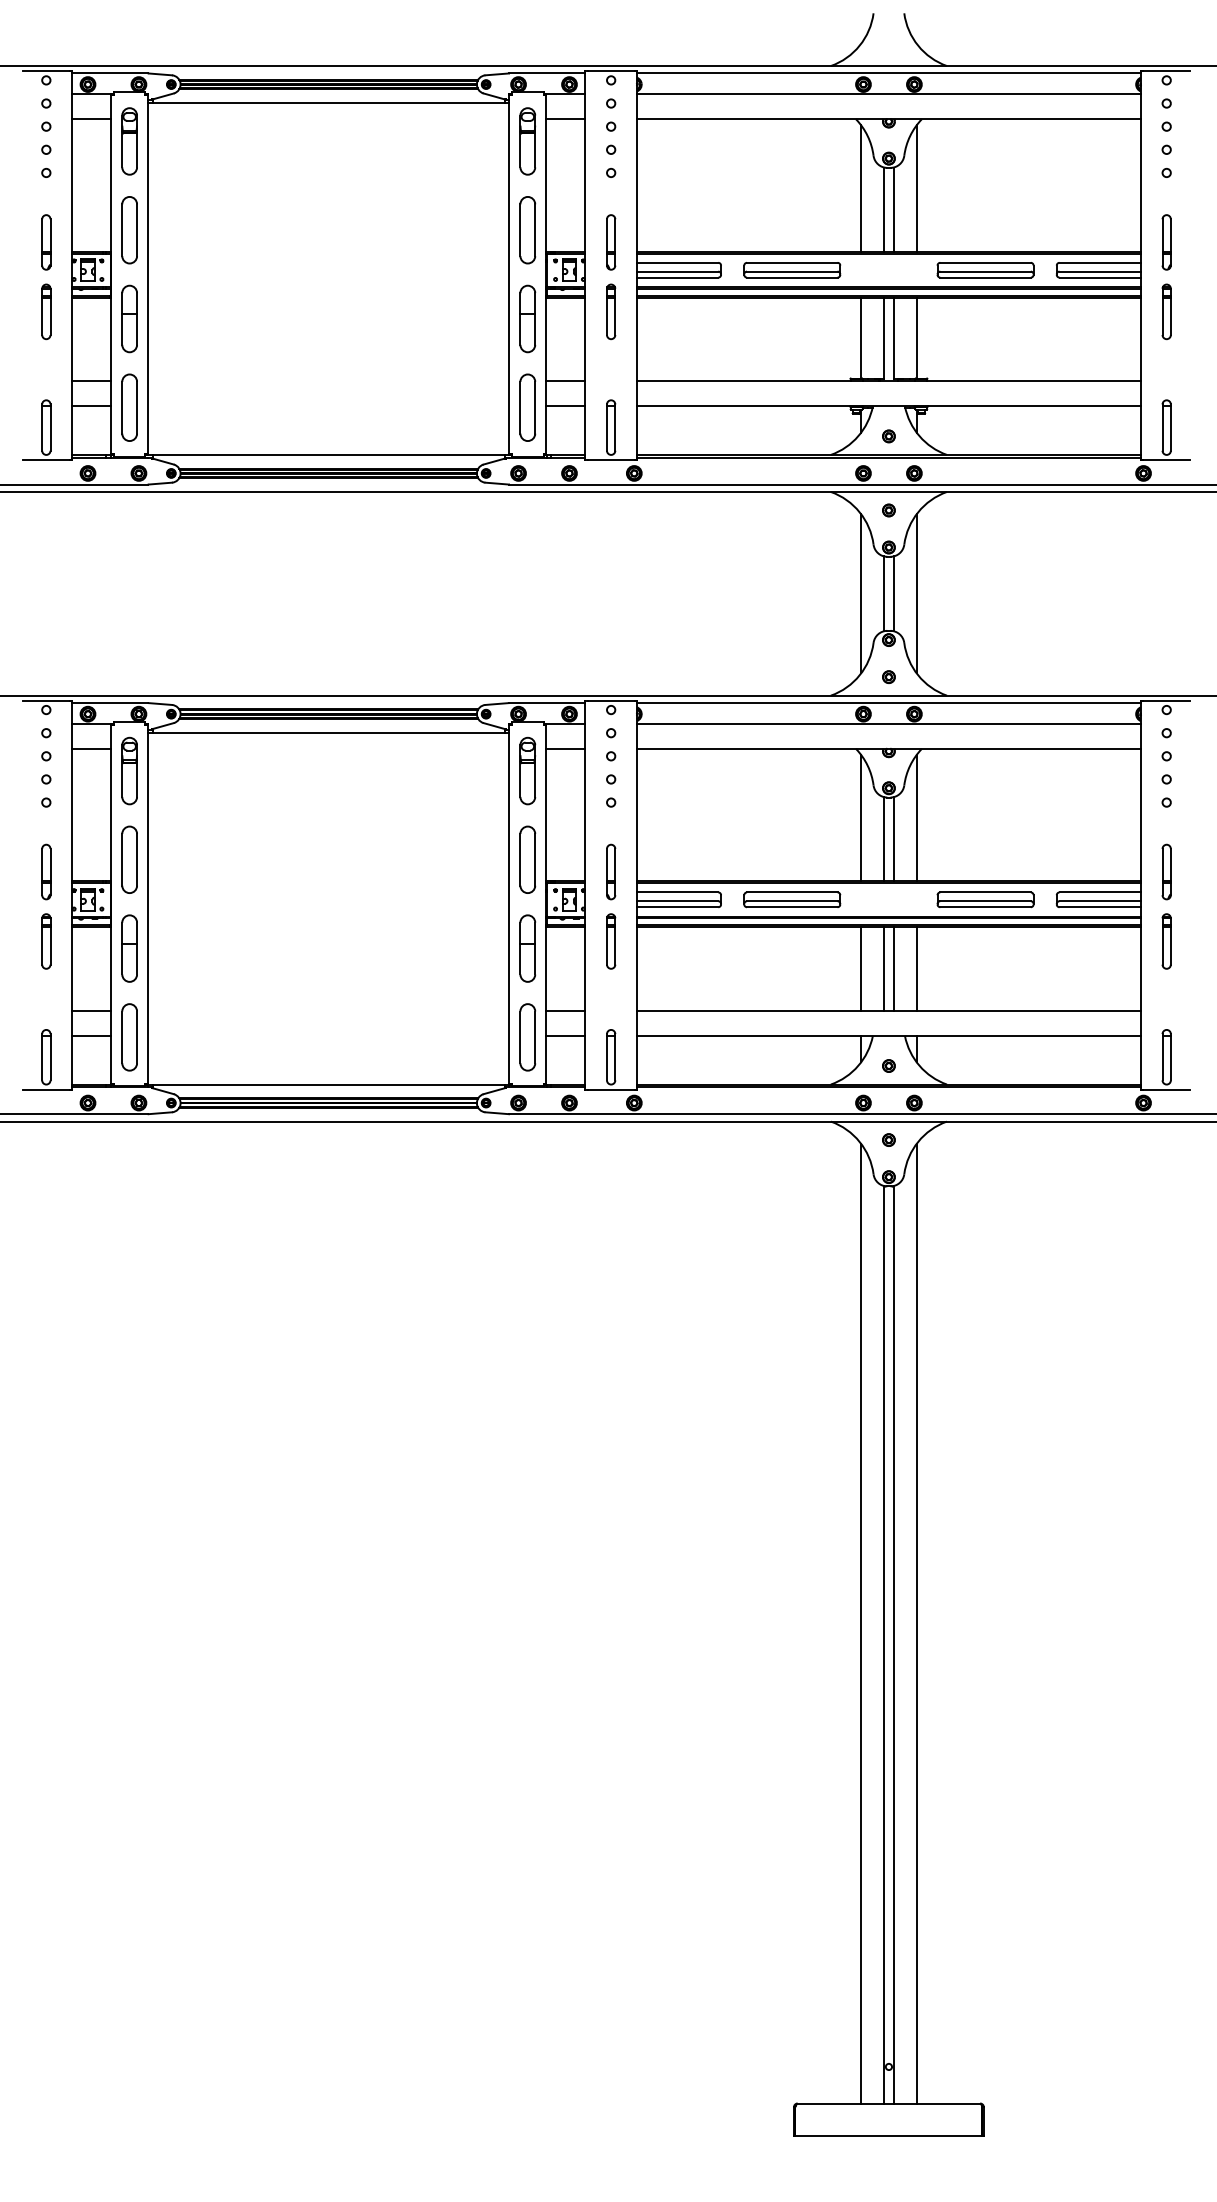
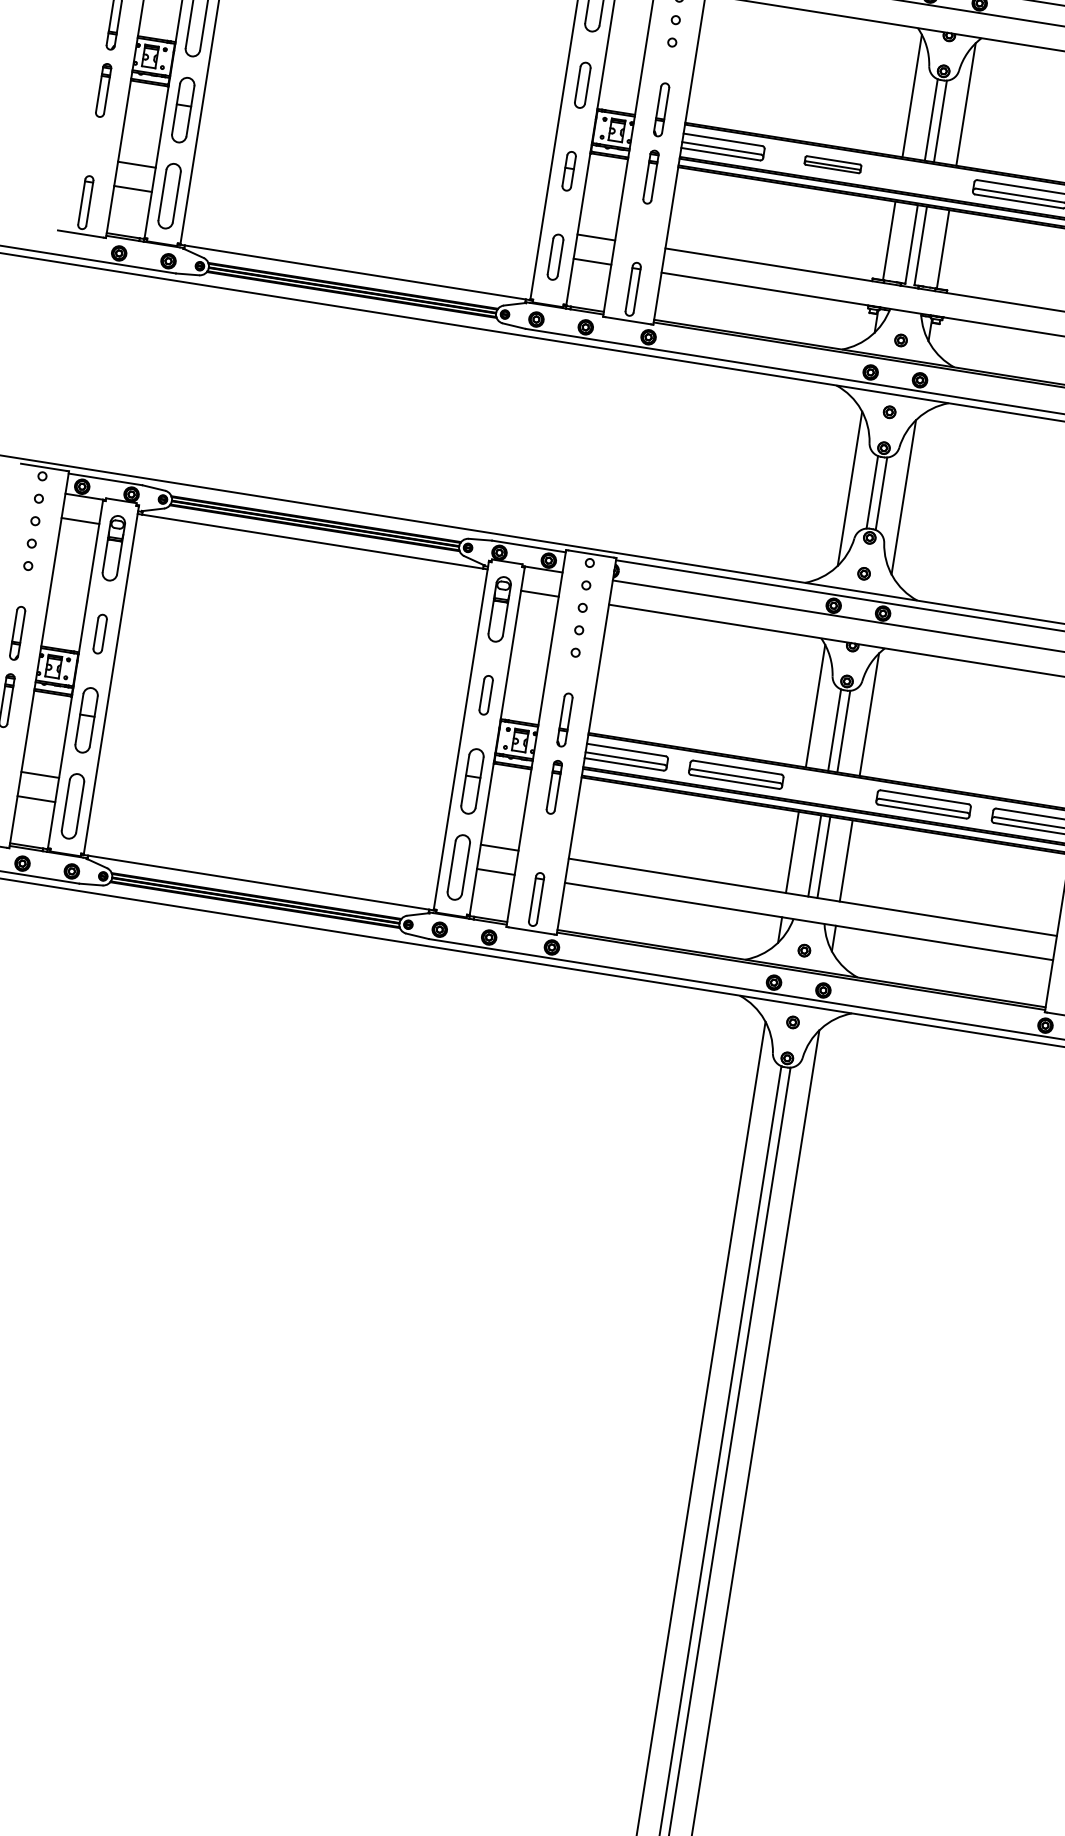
part: (527, 230) -> (582, 85), size x0.7
part: (792, 270) -> (833, 164), size x0.6
part: (527, 318) -> (568, 170), size x0.6
part: (527, 407) -> (555, 257), size x0.7
part: (129, 859) -> (100, 633), size x0.6
part: (527, 859) -> (485, 695), size x0.6

